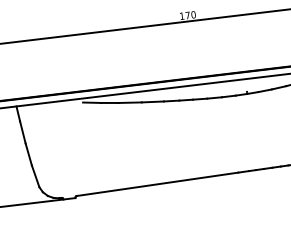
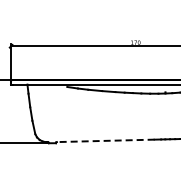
line: (157, 183) -> (105, 140), solid -> dashed

